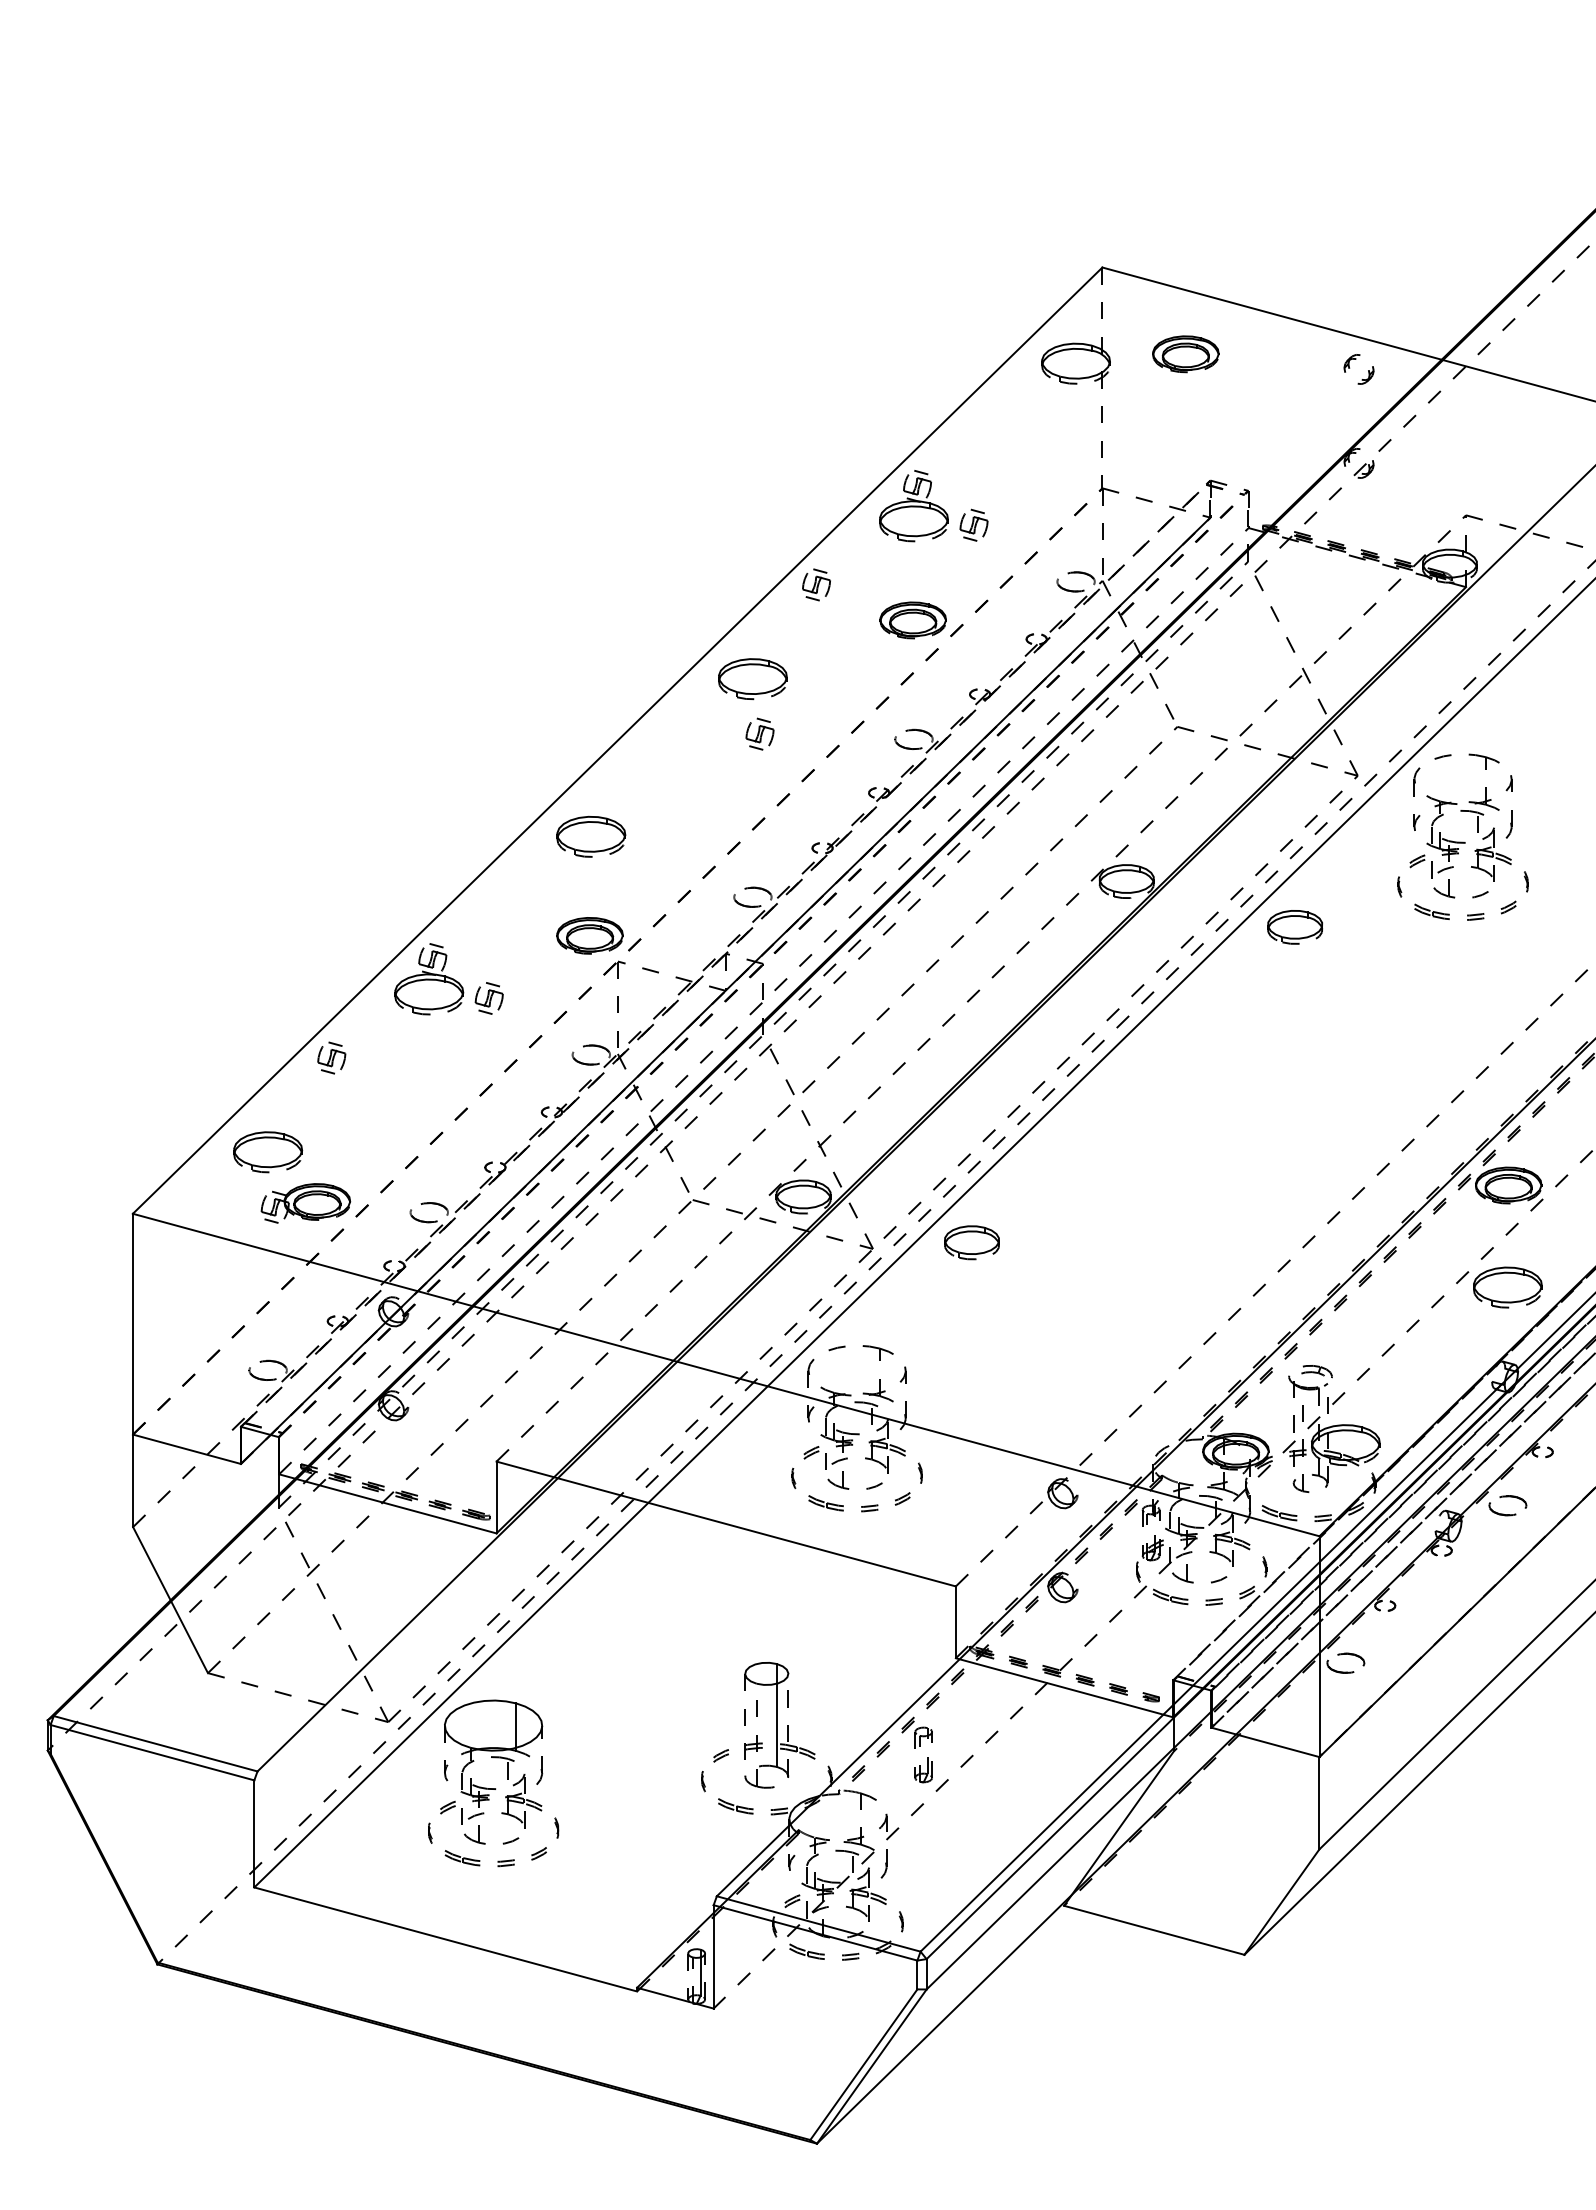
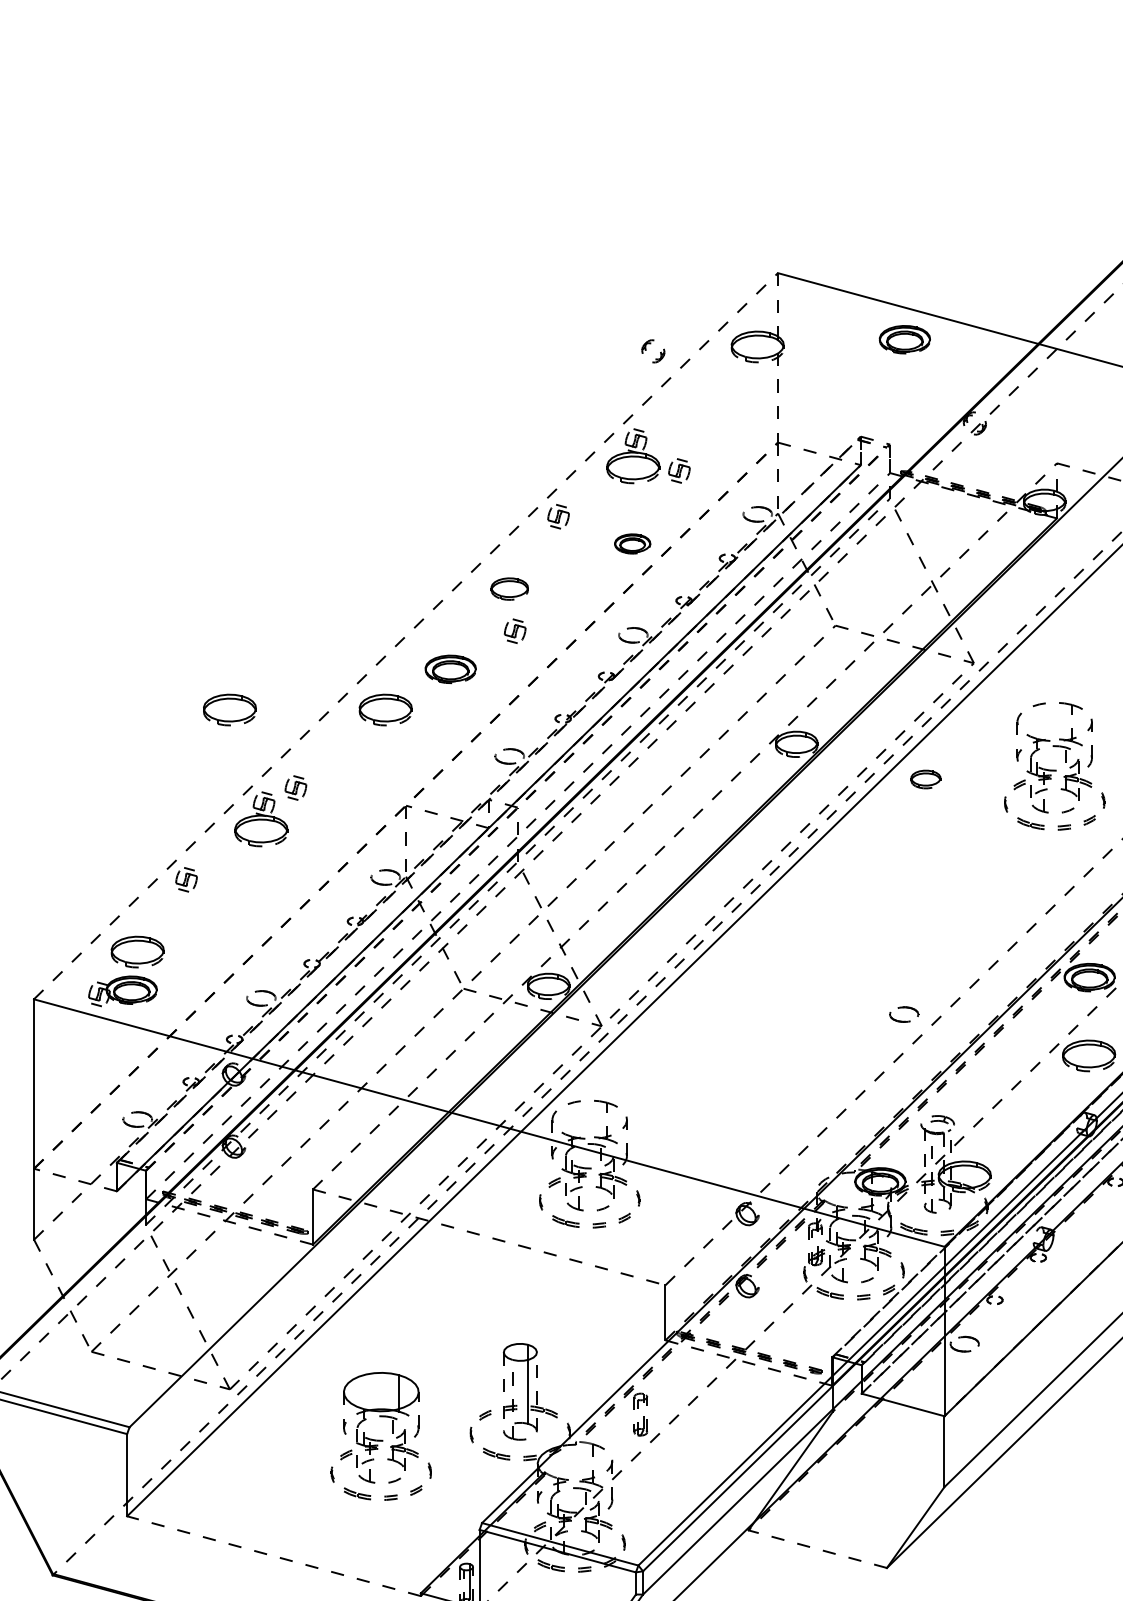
part: (1185, 354) -> (904, 339), moved
part: (1350, 368) -> (646, 350), moved
part: (912, 620) -> (632, 544), size x0.7
part: (752, 679) -> (509, 589), size x0.7
line: (618, 740) -> (406, 636), solid -> dashed
part: (388, 836) -> (230, 709), added
part: (1462, 836) -> (1054, 765), moved
part: (1295, 927) -> (926, 779), size x0.7
part: (589, 935) -> (450, 669), moved
part: (488, 998) -> (295, 788), moved
part: (305, 1203) -> (122, 991), moved
part: (971, 1242) -> (677, 1021), removed
line: (186, 1449) -> (75, 1180), solid -> dashed
part: (1507, 1497) -> (903, 1008), moved
line: (387, 1503) -> (229, 1221), solid -> dashed
line: (726, 1524) -> (489, 1237), solid -> dashed
line: (170, 1600) -> (62, 1296), solid -> dashed
line: (1064, 1687) -> (748, 1362), solid -> dashed
part: (493, 1783) -> (381, 1436), moved
line: (1153, 1930) -> (817, 1549), solid -> dashed
line: (445, 1939) -> (273, 1556), solid -> dashed

